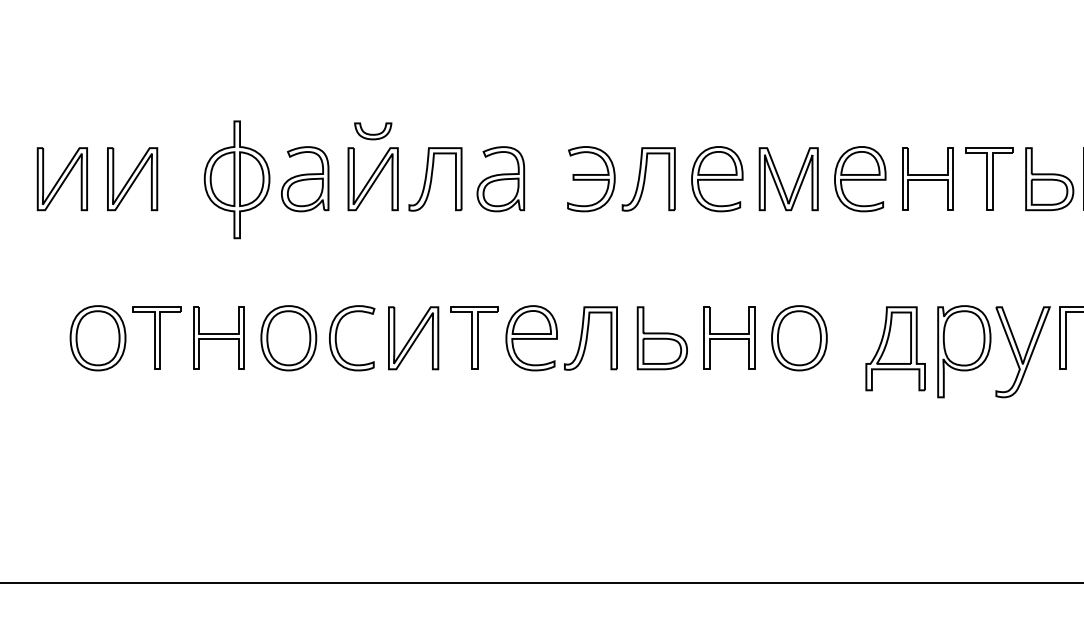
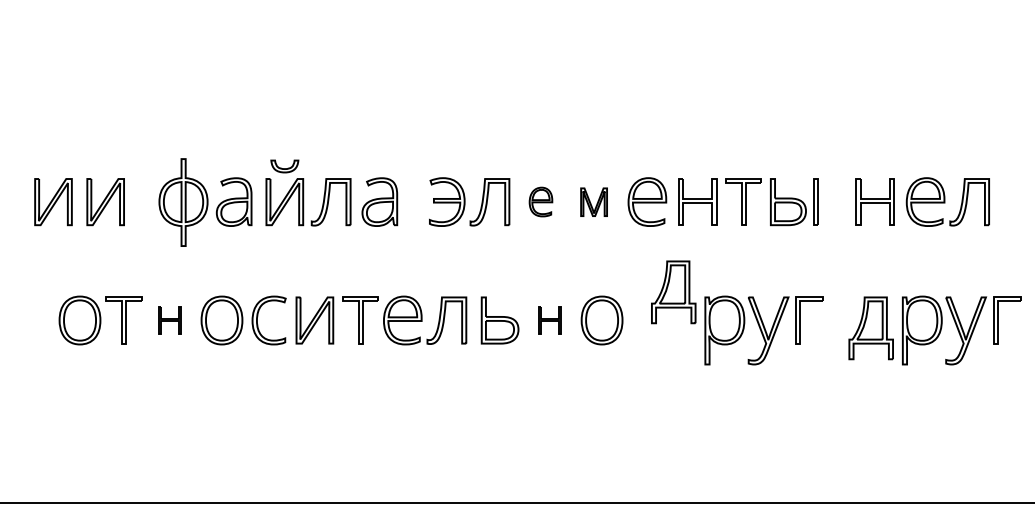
part: (716, 178) -> (540, 201), size x0.6
part: (787, 179) -> (593, 202), size x0.6
part: (218, 338) -> (169, 320), size x0.6
part: (728, 338) -> (549, 320), size x0.6
part: (895, 348) -> (673, 292), moved

